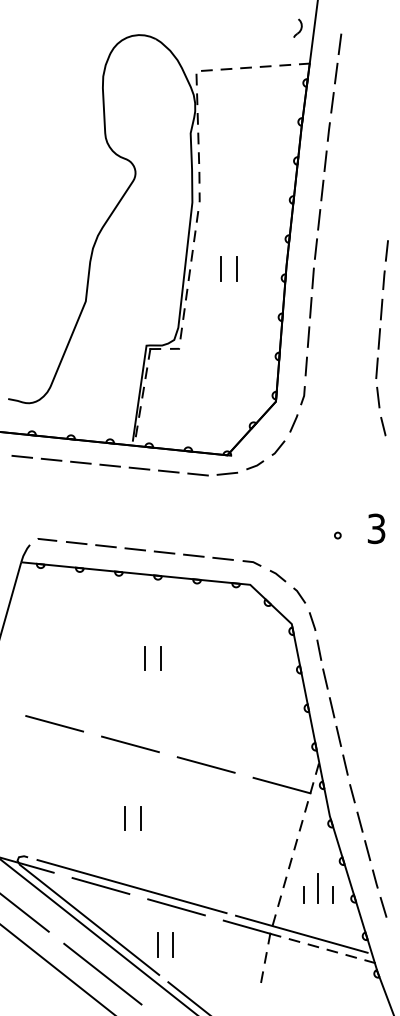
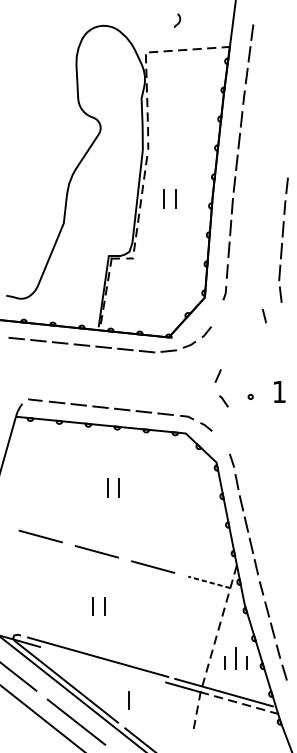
part: (297, 27) -> (177, 20), moved
line: (293, 423) -> (217, 376), moved
line: (383, 426) -> (264, 316), moved
text: (376, 528) -> (279, 391), 3 -> 1
line: (299, 595) -> (223, 401), moved
line: (281, 785) -> (208, 582), solid -> dashed
line: (100, 886) -> (74, 657), removed
line: (176, 907) -> (131, 672), removed
line: (157, 944) -> (116, 700), removed

